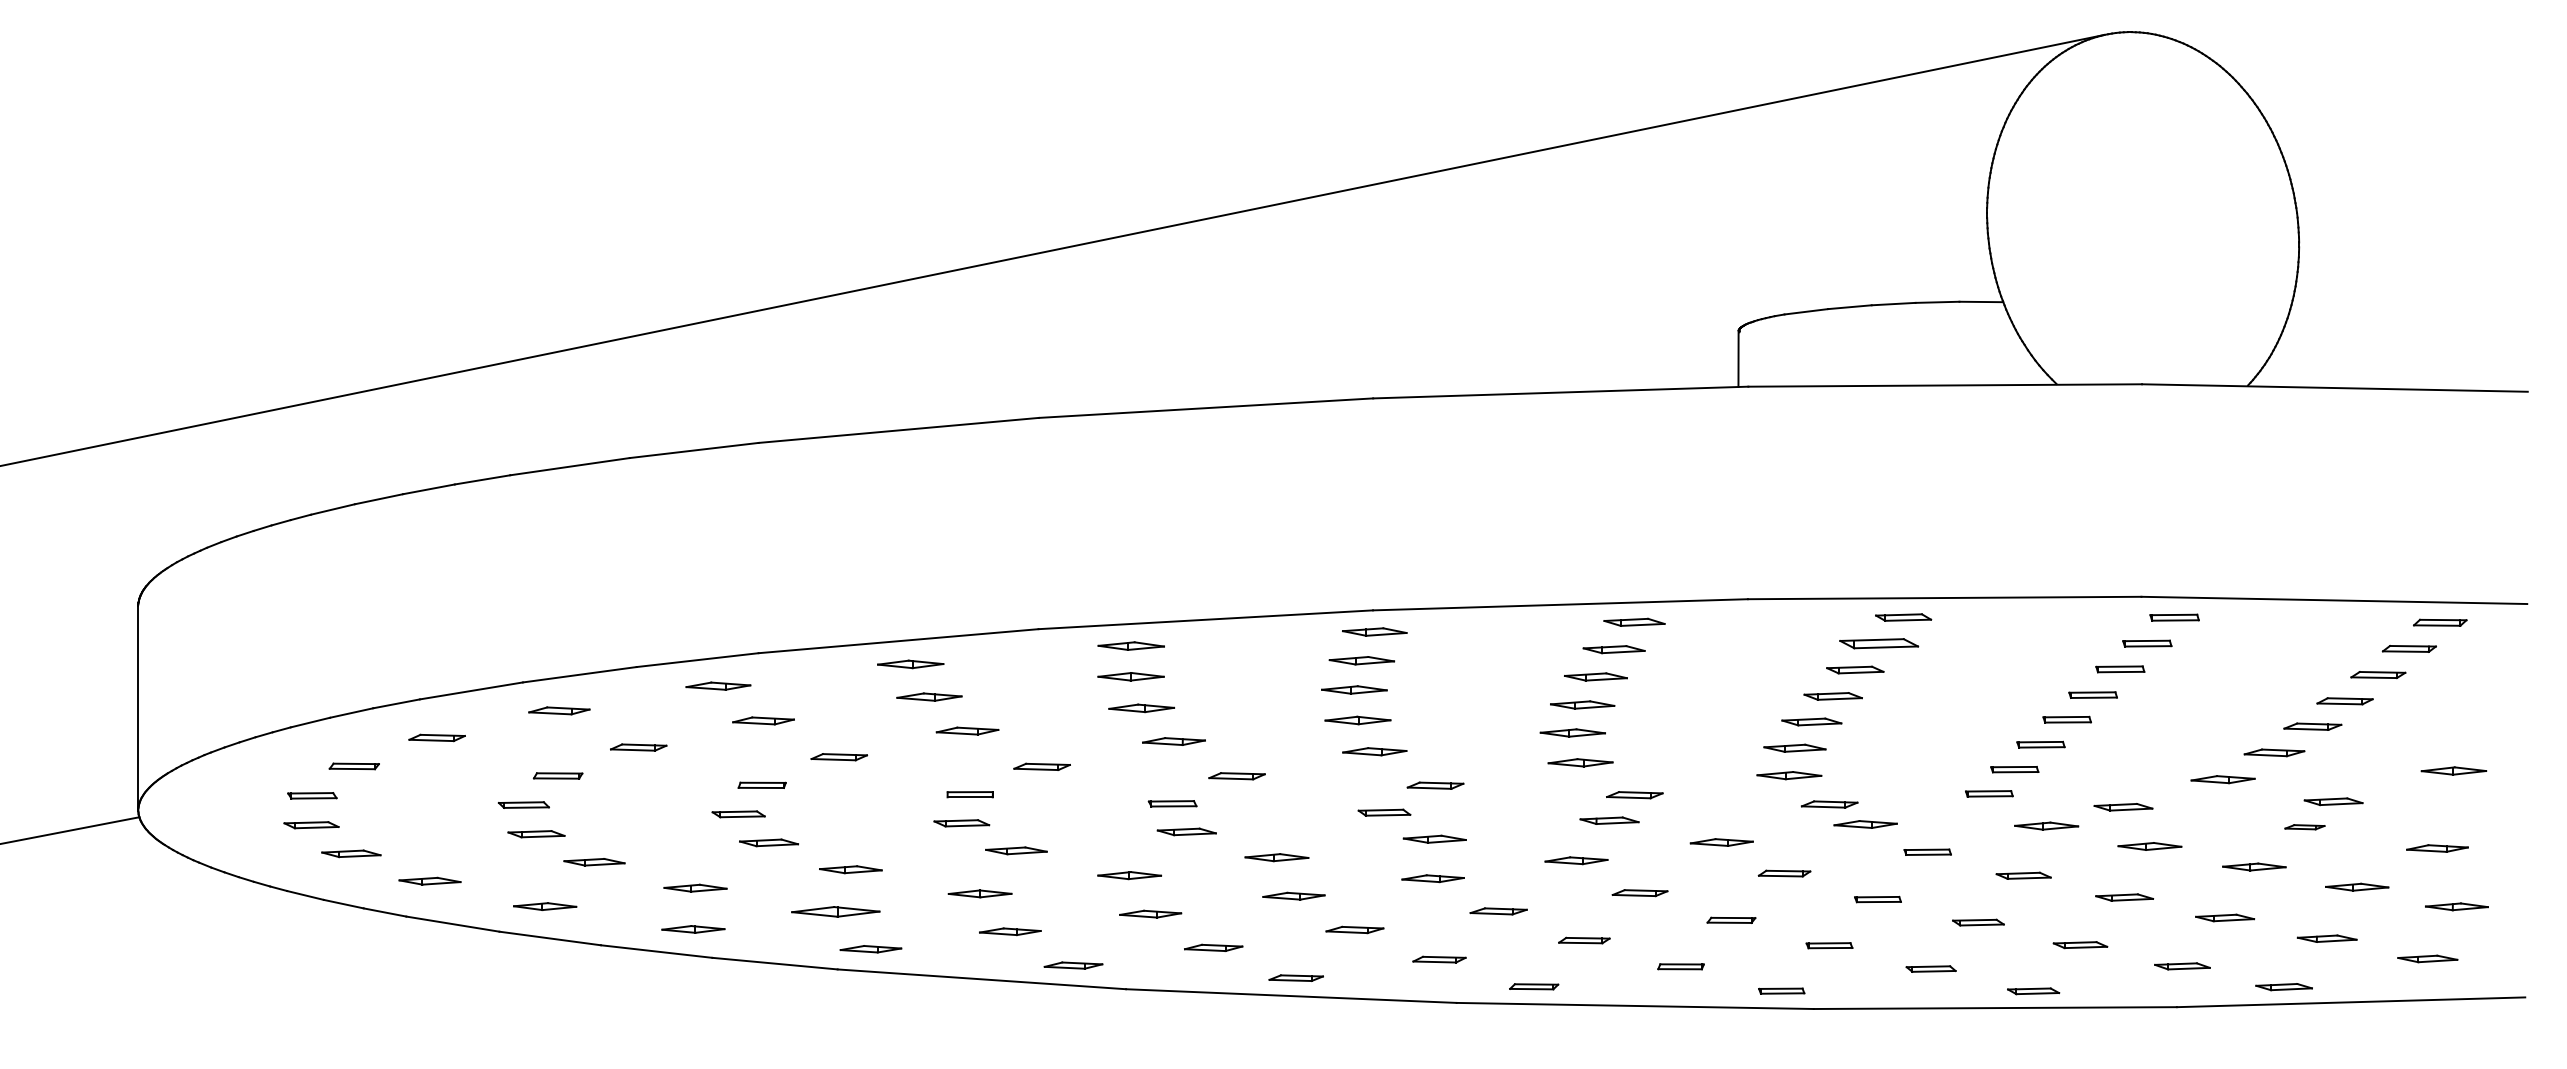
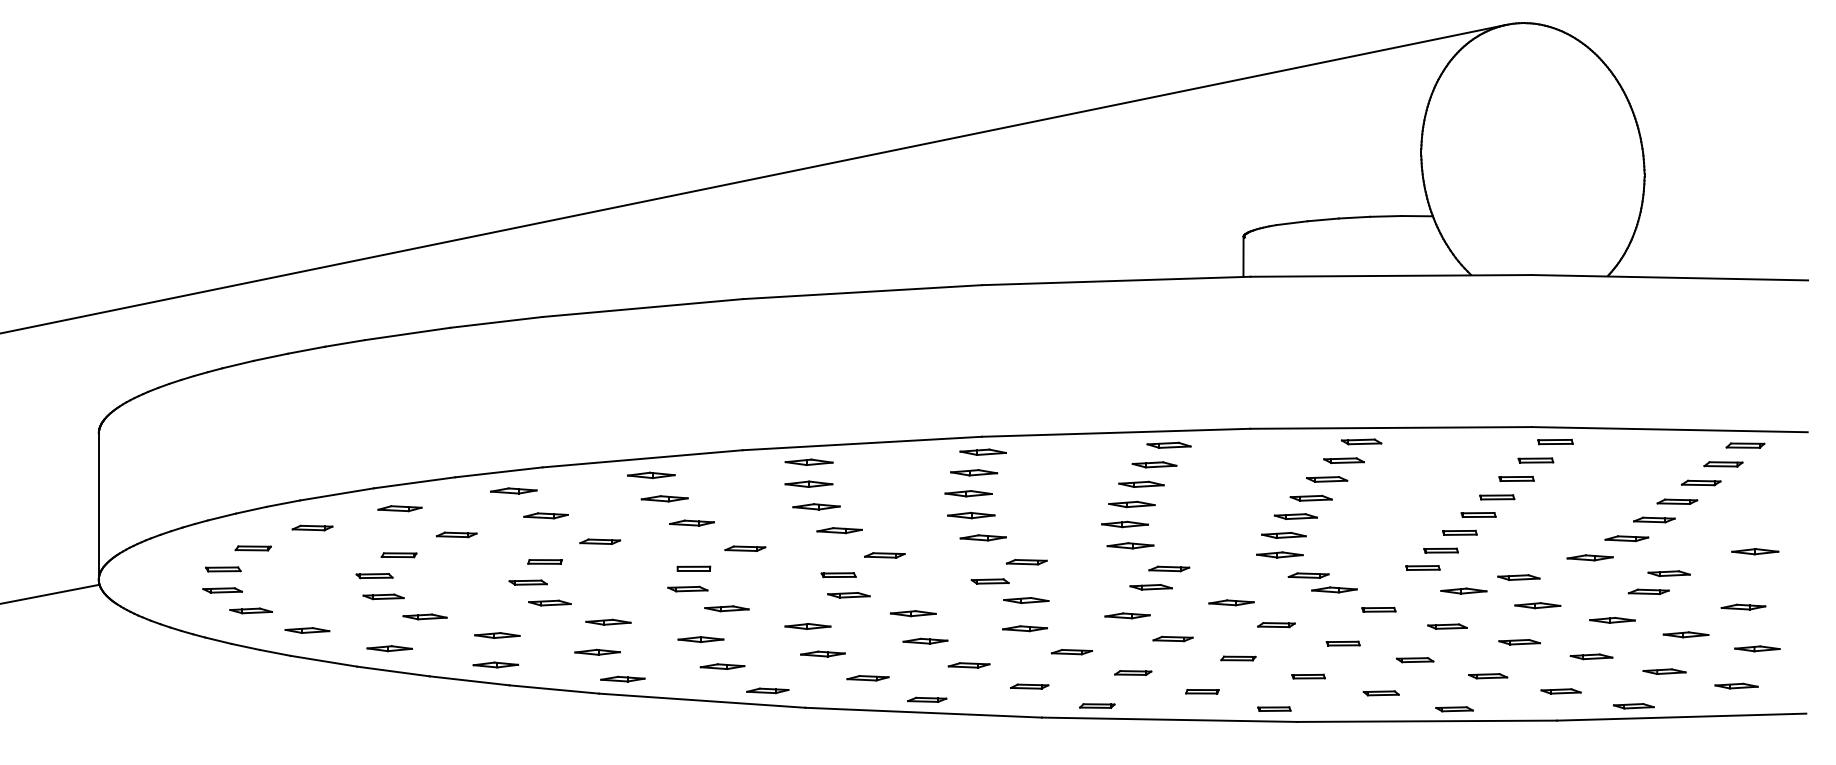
part: (1878, 643) -> (1343, 460), size x0.71
part: (2304, 826) -> (1648, 591), size x1.43
part: (835, 910) -> (597, 651), size x0.71

